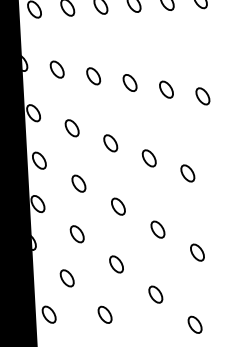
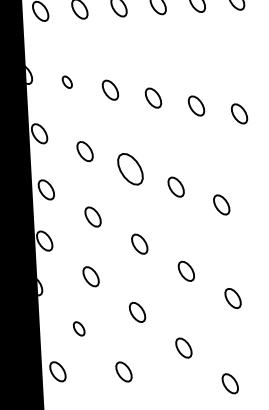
part: (56, 69) -> (66, 82), size x0.6
part: (110, 143) -> (130, 169), size x1.6
part: (66, 278) -> (78, 329), size x0.7

